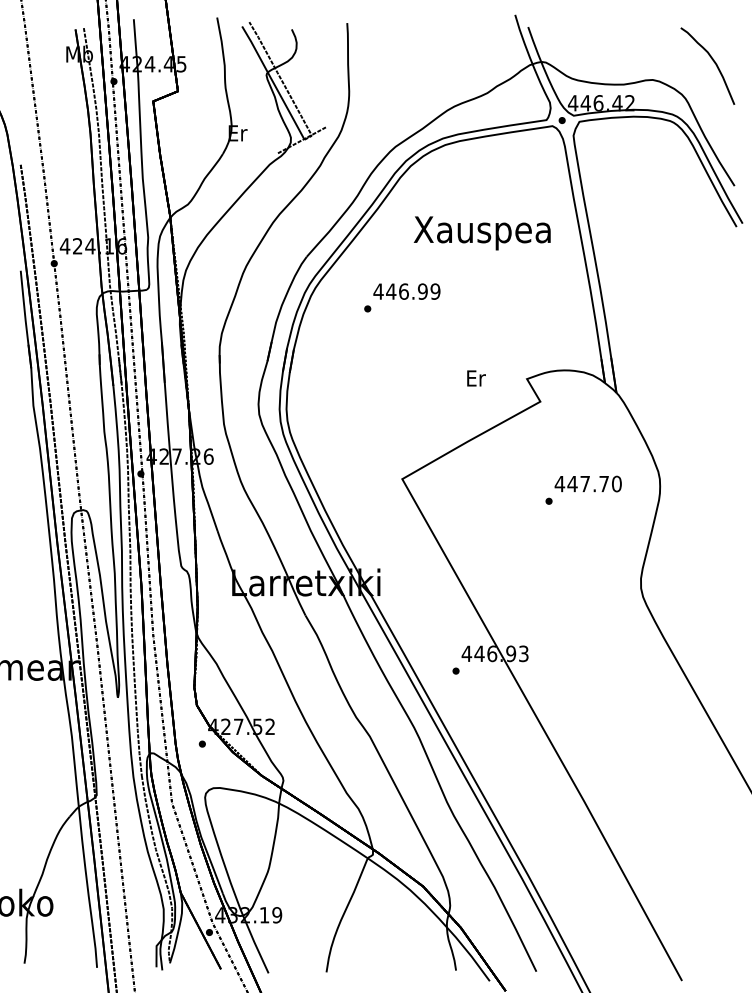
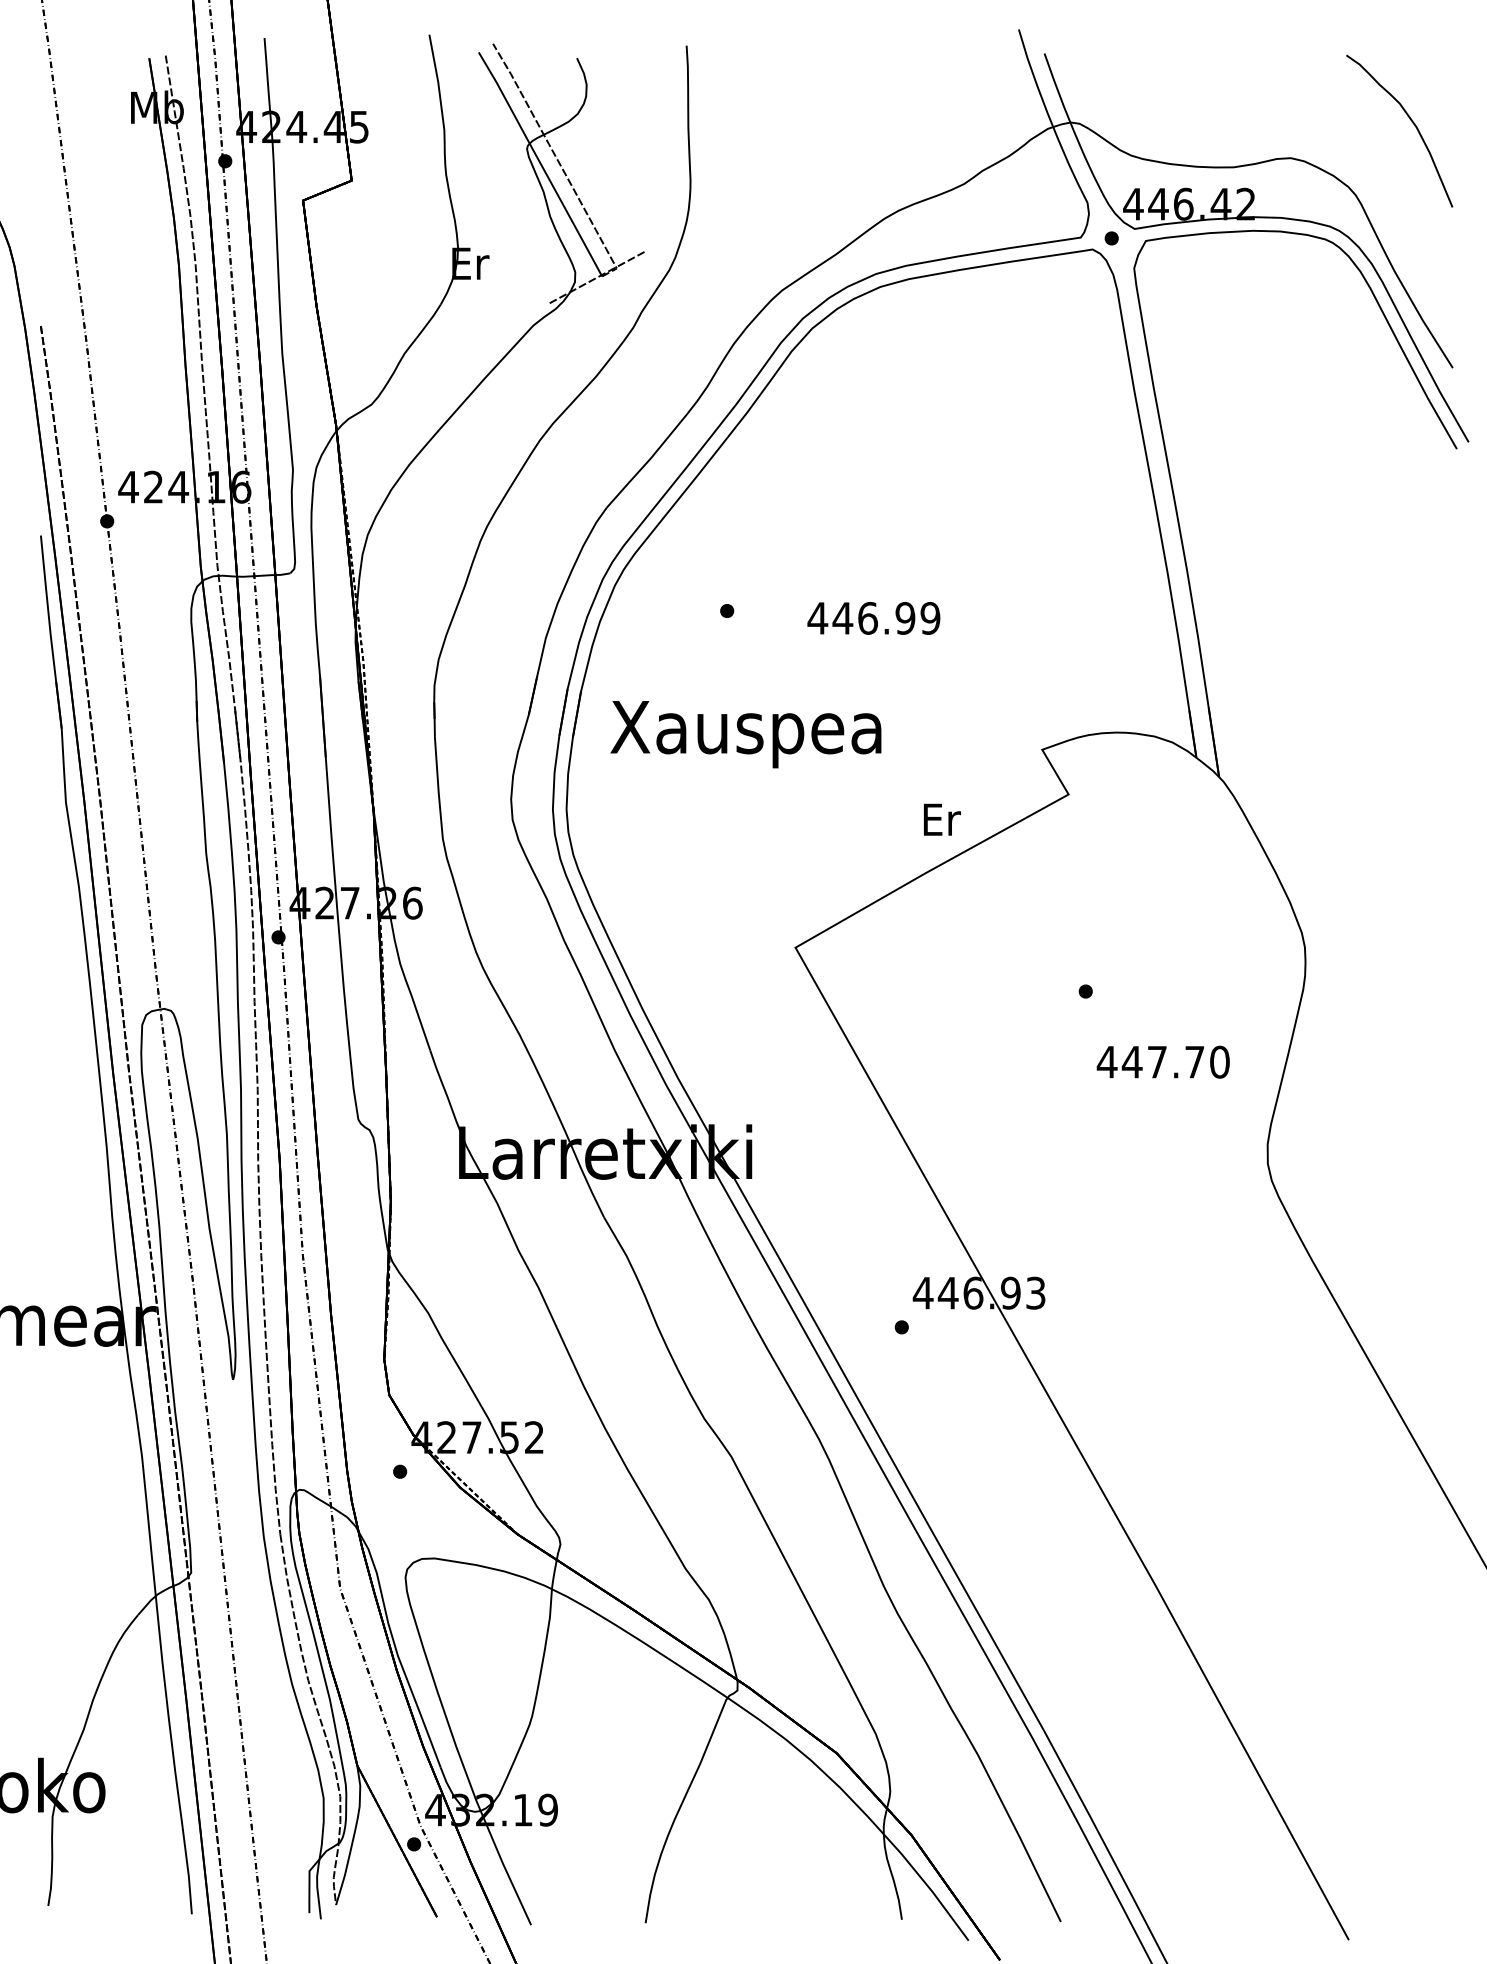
text: (481, 233) -> (744, 734), moved
text: (406, 291) -> (873, 618), moved
text: (476, 378) -> (942, 819), moved
text: (587, 483) -> (1161, 1061), moved

